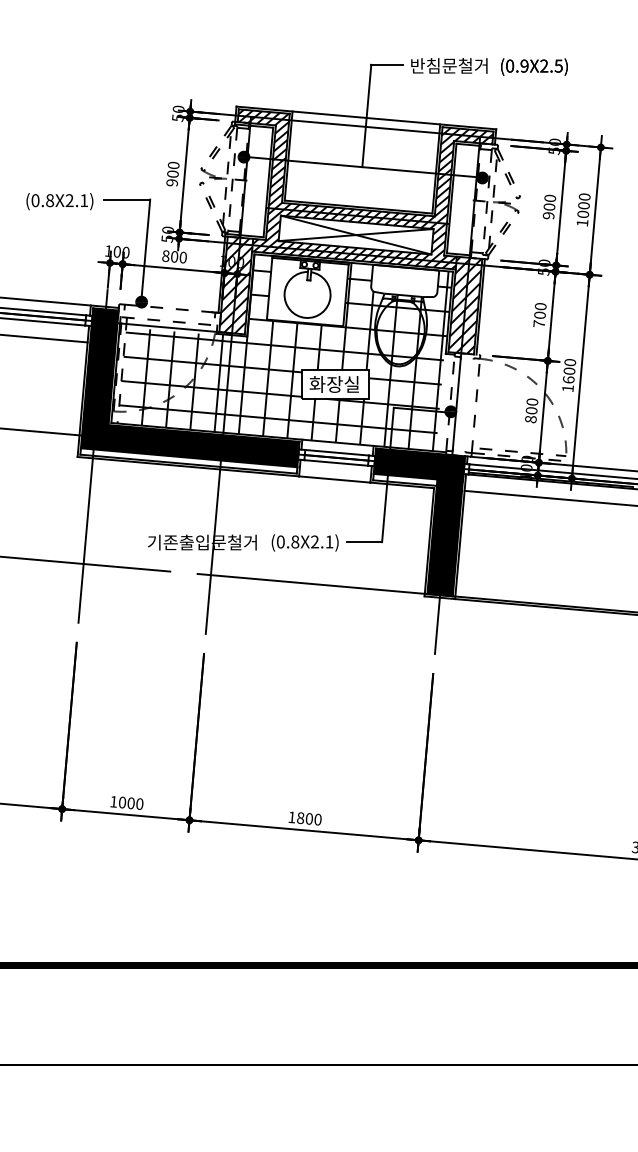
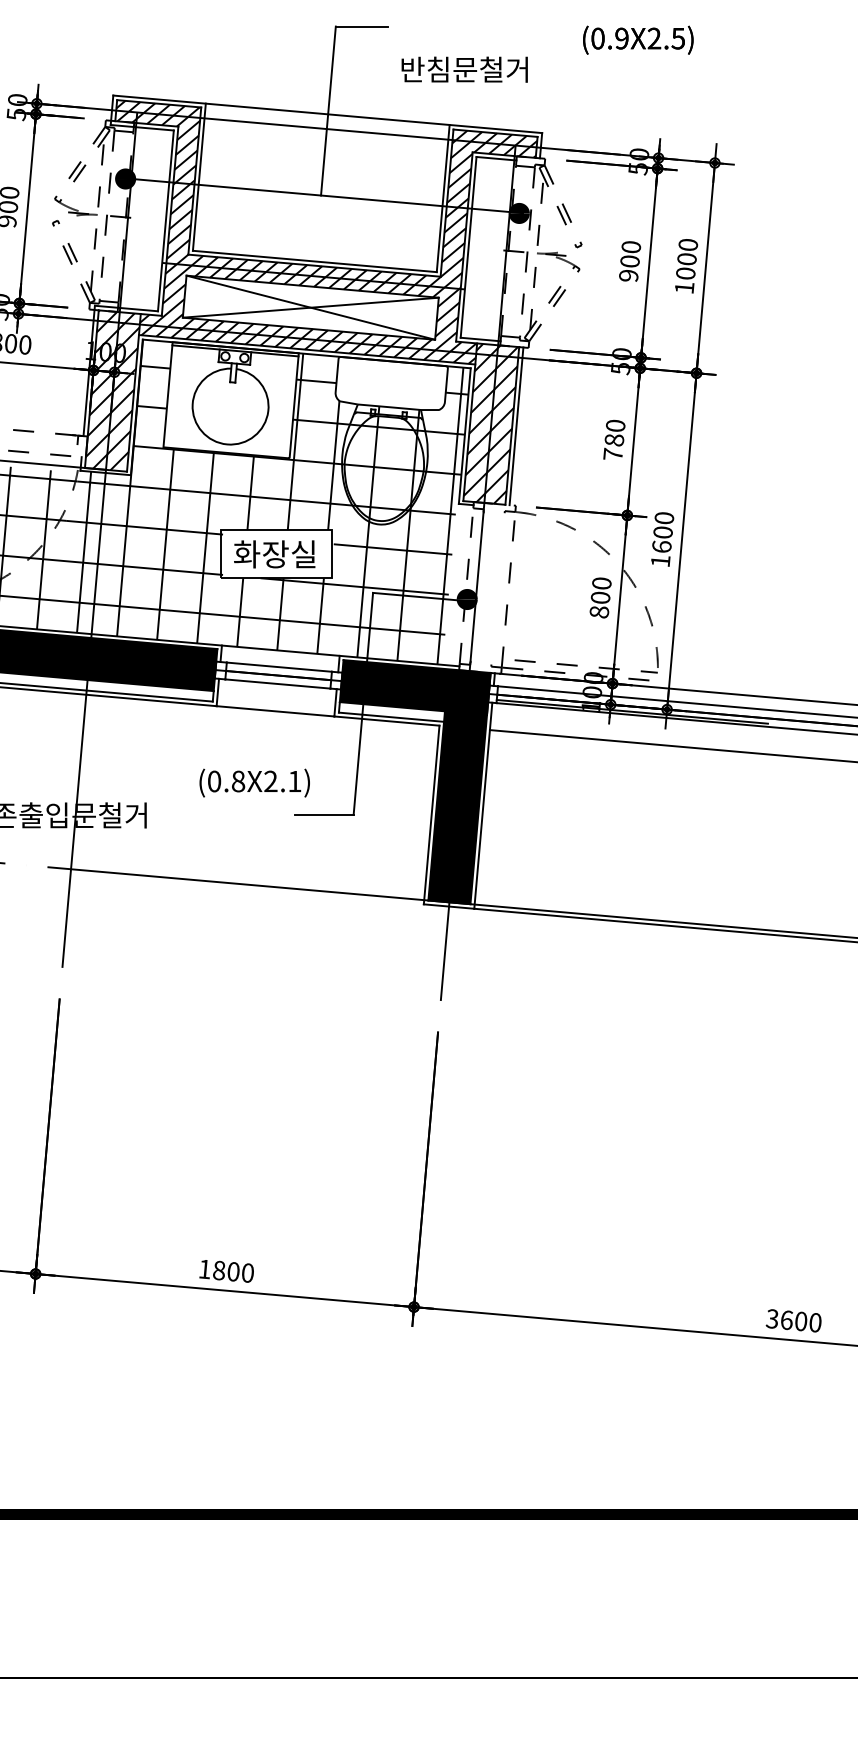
text: (449, 65) -> (464, 68), moved
text: (534, 66) -> (638, 39), moved
text: (540, 315) -> (615, 440), 700 -> 780
text: (304, 542) -> (253, 782), moved

